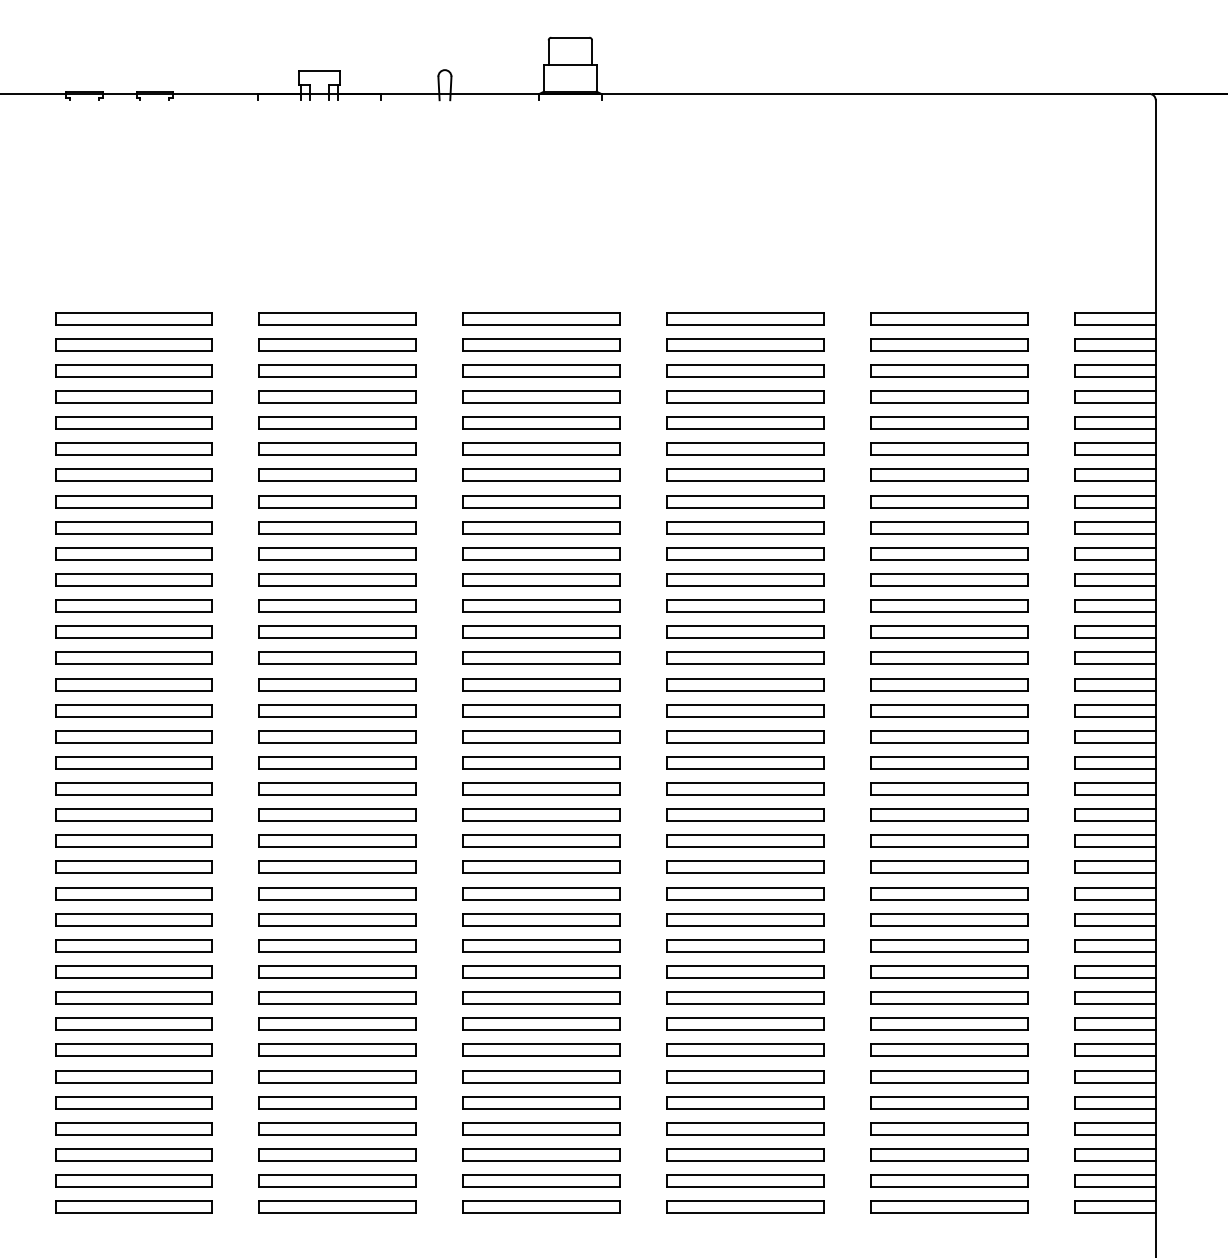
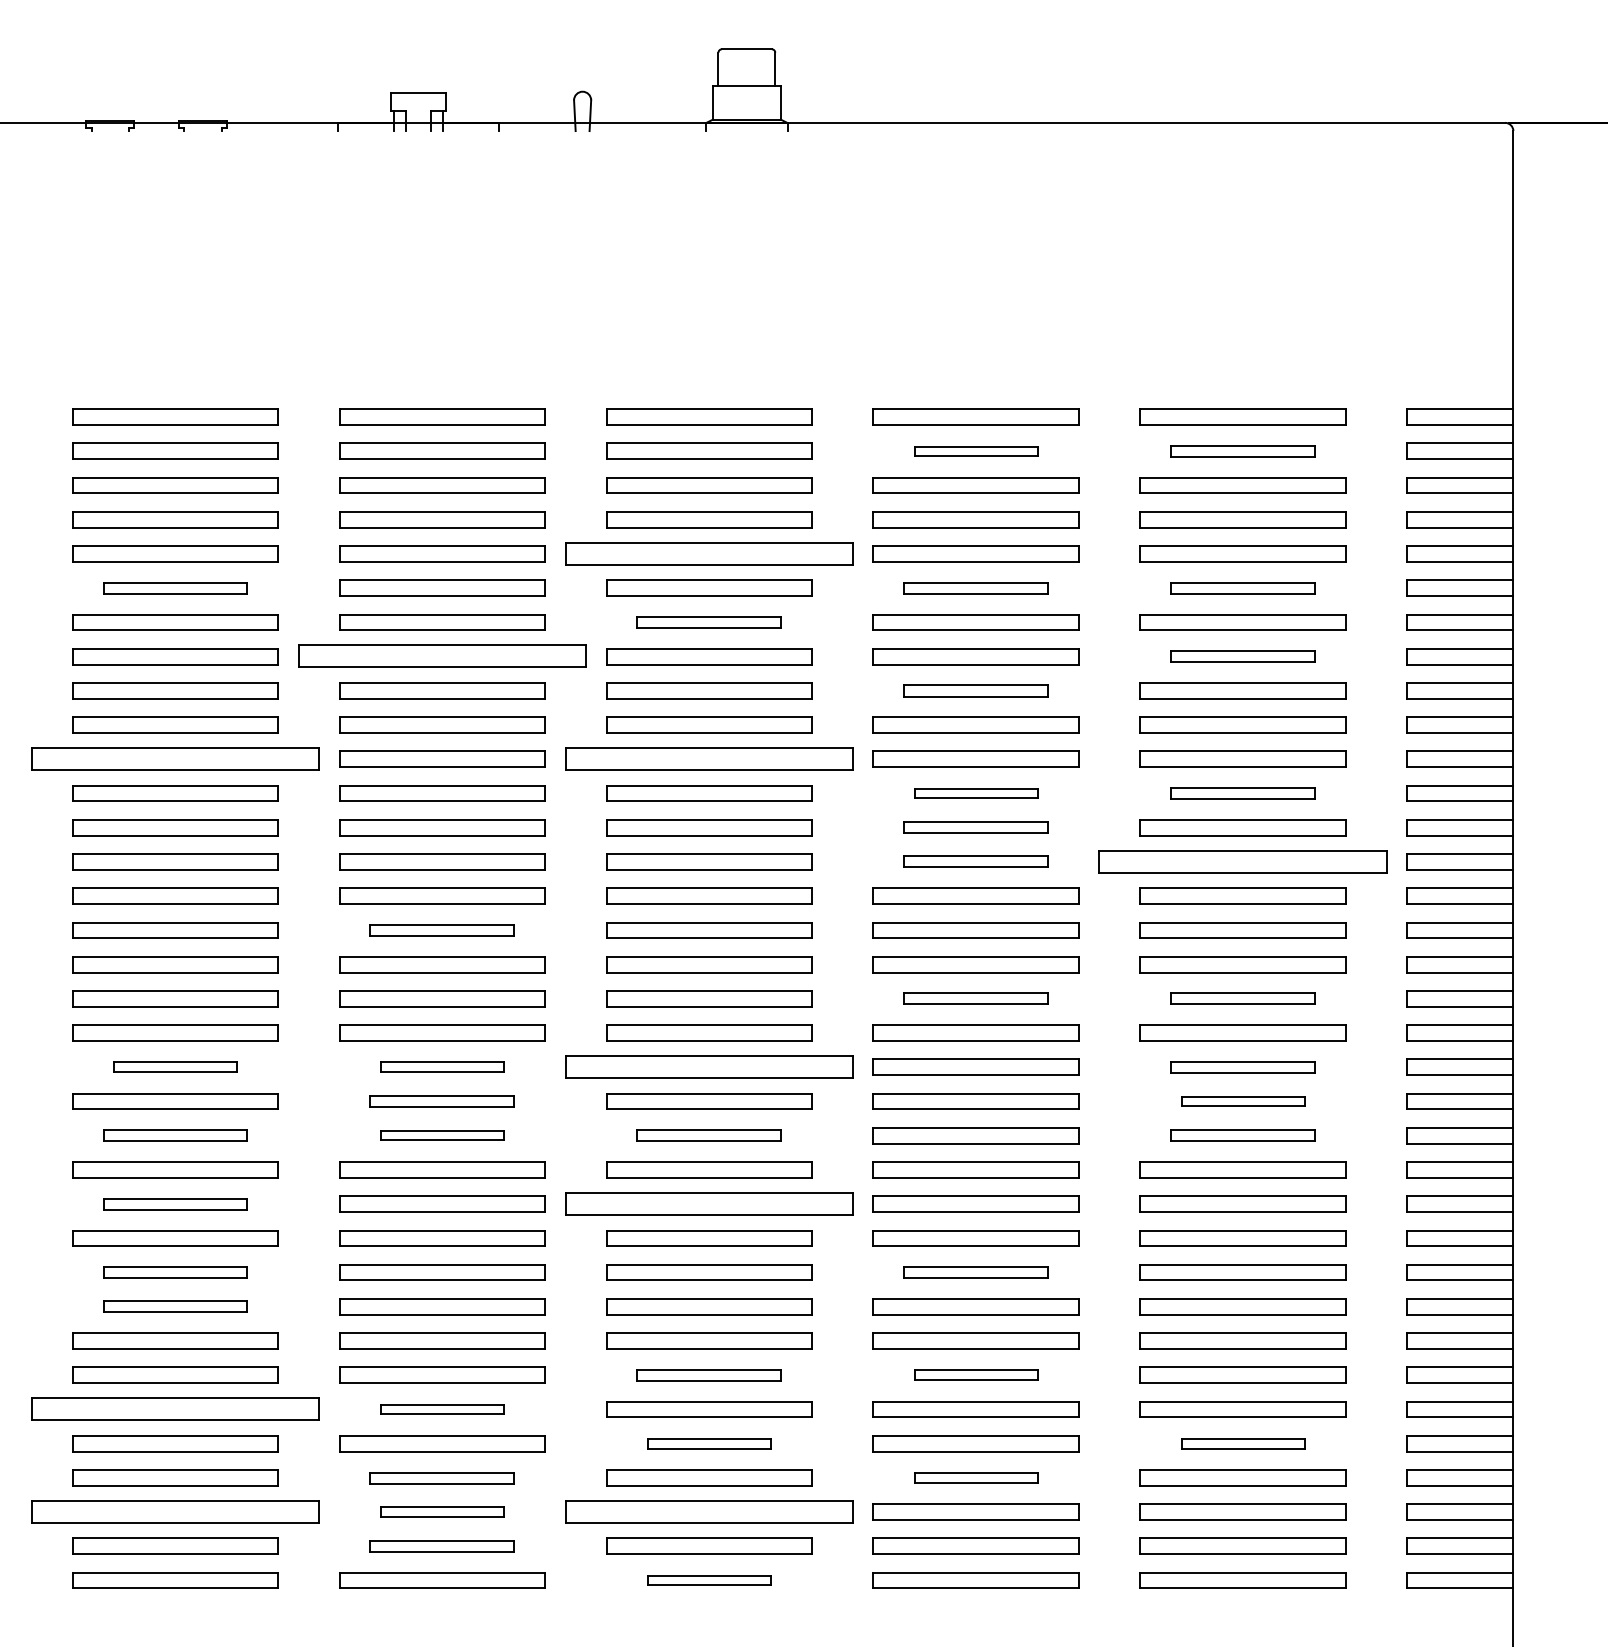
part: (745, 344) -> (976, 450), size x0.6
part: (949, 344) -> (1243, 450), size x0.7
part: (541, 422) -> (709, 553), size x1.4
part: (133, 448) -> (174, 587), size x0.7
part: (745, 448) -> (976, 587), size x0.7
part: (949, 448) -> (1243, 587), size x0.7
part: (541, 474) -> (709, 621), size x0.7
part: (337, 501) -> (441, 656), size x1.4
part: (949, 501) -> (1243, 656), size x0.7
part: (745, 527) -> (976, 690), size x0.7
part: (133, 579) -> (174, 758), size x1.4
part: (541, 579) -> (709, 758), size x1.4
part: (745, 605) -> (976, 792), size x0.6
part: (949, 605) -> (1243, 792), size x0.7
part: (745, 631) -> (976, 826), size x0.7
part: (745, 657) -> (976, 860), size x0.7
part: (949, 657) -> (1243, 860), size x1.4
part: (337, 710) -> (441, 930), size x0.7
part: (745, 762) -> (976, 998), size x0.7
part: (949, 762) -> (1243, 998), size x0.7
part: (133, 814) -> (174, 1066), size x0.6
part: (337, 814) -> (441, 1066), size x0.6
part: (541, 814) -> (709, 1066), size x1.4
part: (949, 814) -> (1243, 1066), size x0.7
part: (337, 840) -> (441, 1100), size x0.7
part: (949, 840) -> (1243, 1100), size x0.6
part: (133, 866) -> (174, 1134), size x0.7
part: (337, 866) -> (441, 1134), size x0.6
part: (541, 866) -> (709, 1134), size x0.7
part: (949, 866) -> (1243, 1134), size x0.7
part: (133, 919) -> (174, 1203), size x0.7
part: (541, 919) -> (709, 1203), size x1.4
part: (133, 971) -> (174, 1271), size x0.7
part: (745, 971) -> (976, 1271), size x0.7
part: (133, 997) -> (174, 1306), size x0.7
part: (541, 1049) -> (709, 1374), size x0.7
part: (745, 1049) -> (976, 1374), size x0.6
part: (133, 1076) -> (174, 1409), size x1.4
part: (337, 1076) -> (441, 1409), size x0.6
part: (541, 1102) -> (709, 1443), size x0.6
part: (949, 1102) -> (1243, 1443), size x0.6
part: (337, 1128) -> (441, 1477), size x0.7
part: (745, 1128) -> (976, 1477), size x0.6
part: (133, 1154) -> (174, 1511), size x1.4
part: (337, 1154) -> (441, 1511), size x0.6
part: (541, 1154) -> (709, 1511), size x1.4
part: (337, 1180) -> (441, 1545), size x0.7
part: (541, 1206) -> (709, 1579), size x0.6

